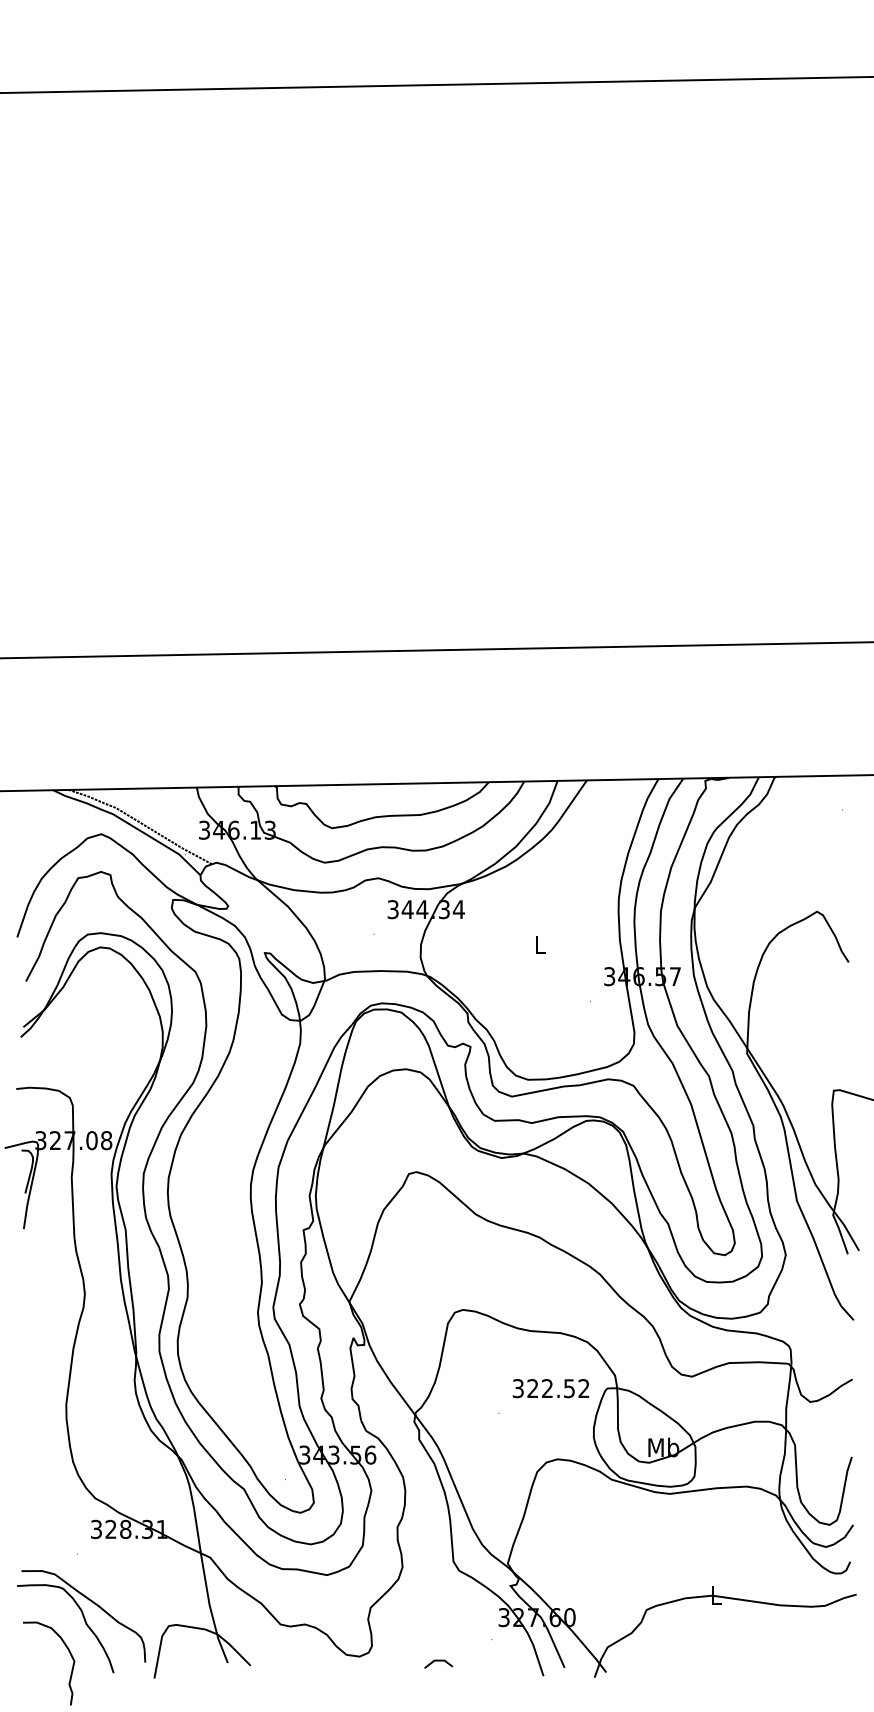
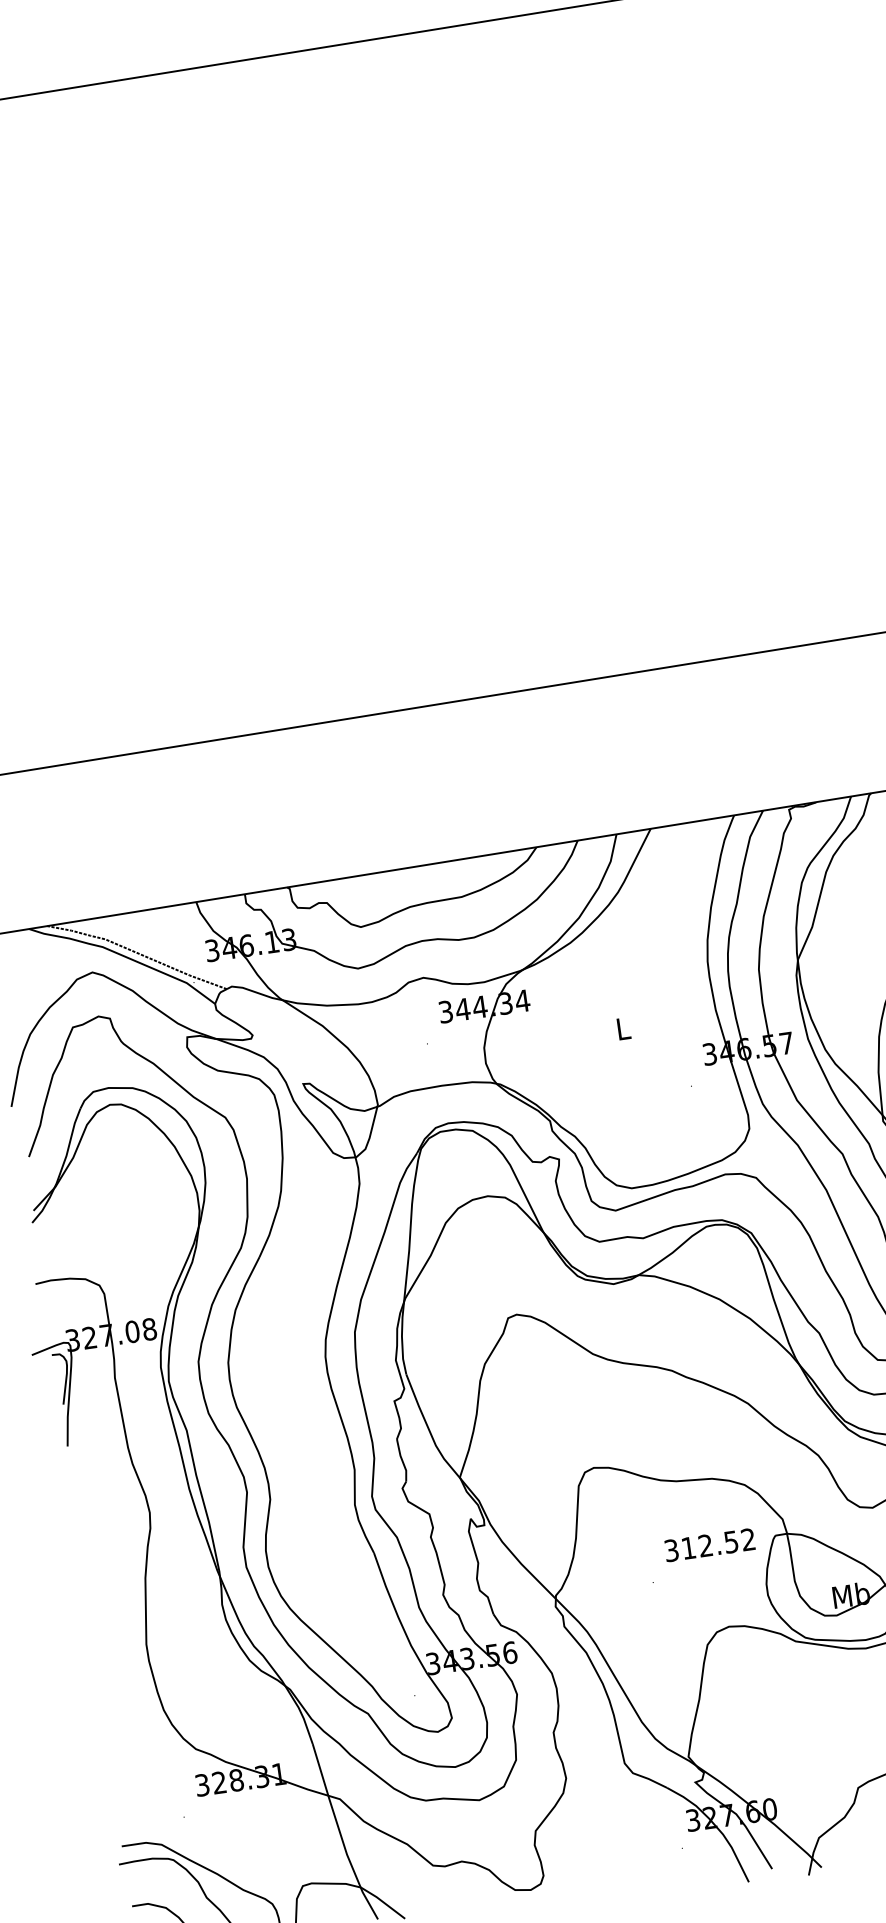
text: (532, 1388) -> (688, 1548), 322.52 -> 312.52
line: (438, 1661) -> (623, 1882), removed

